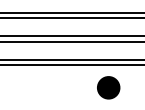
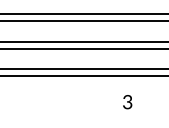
part: (108, 87) -> (126, 101), removed

